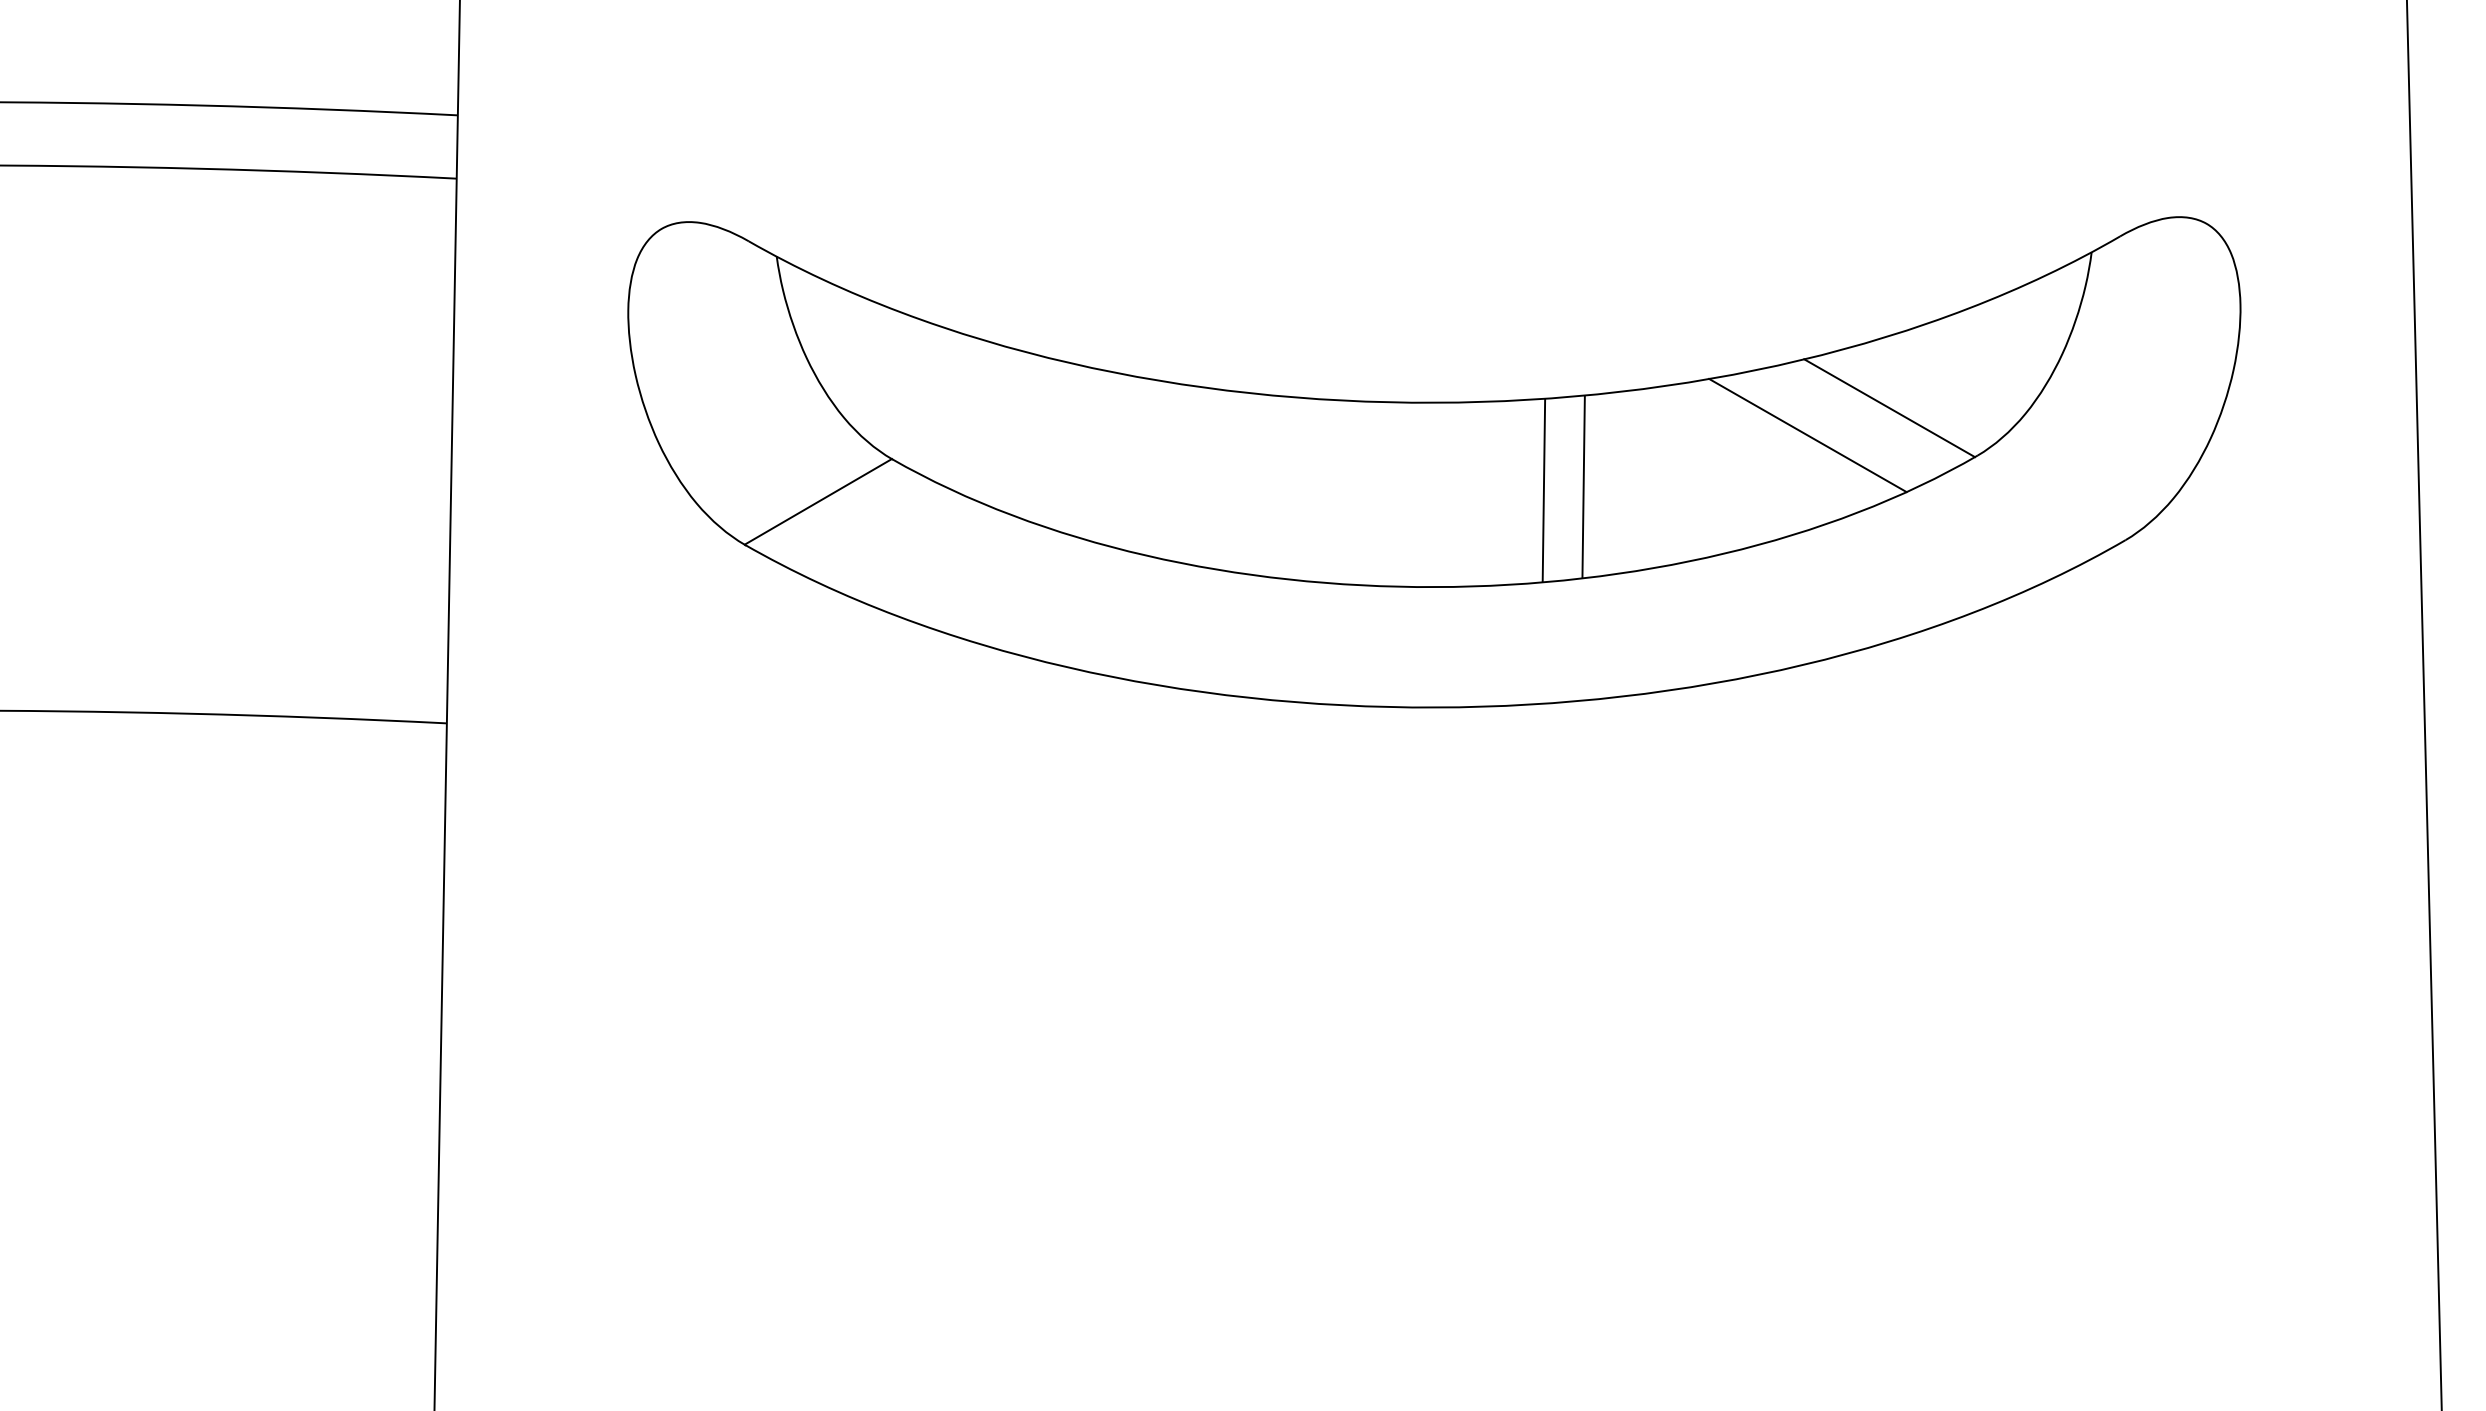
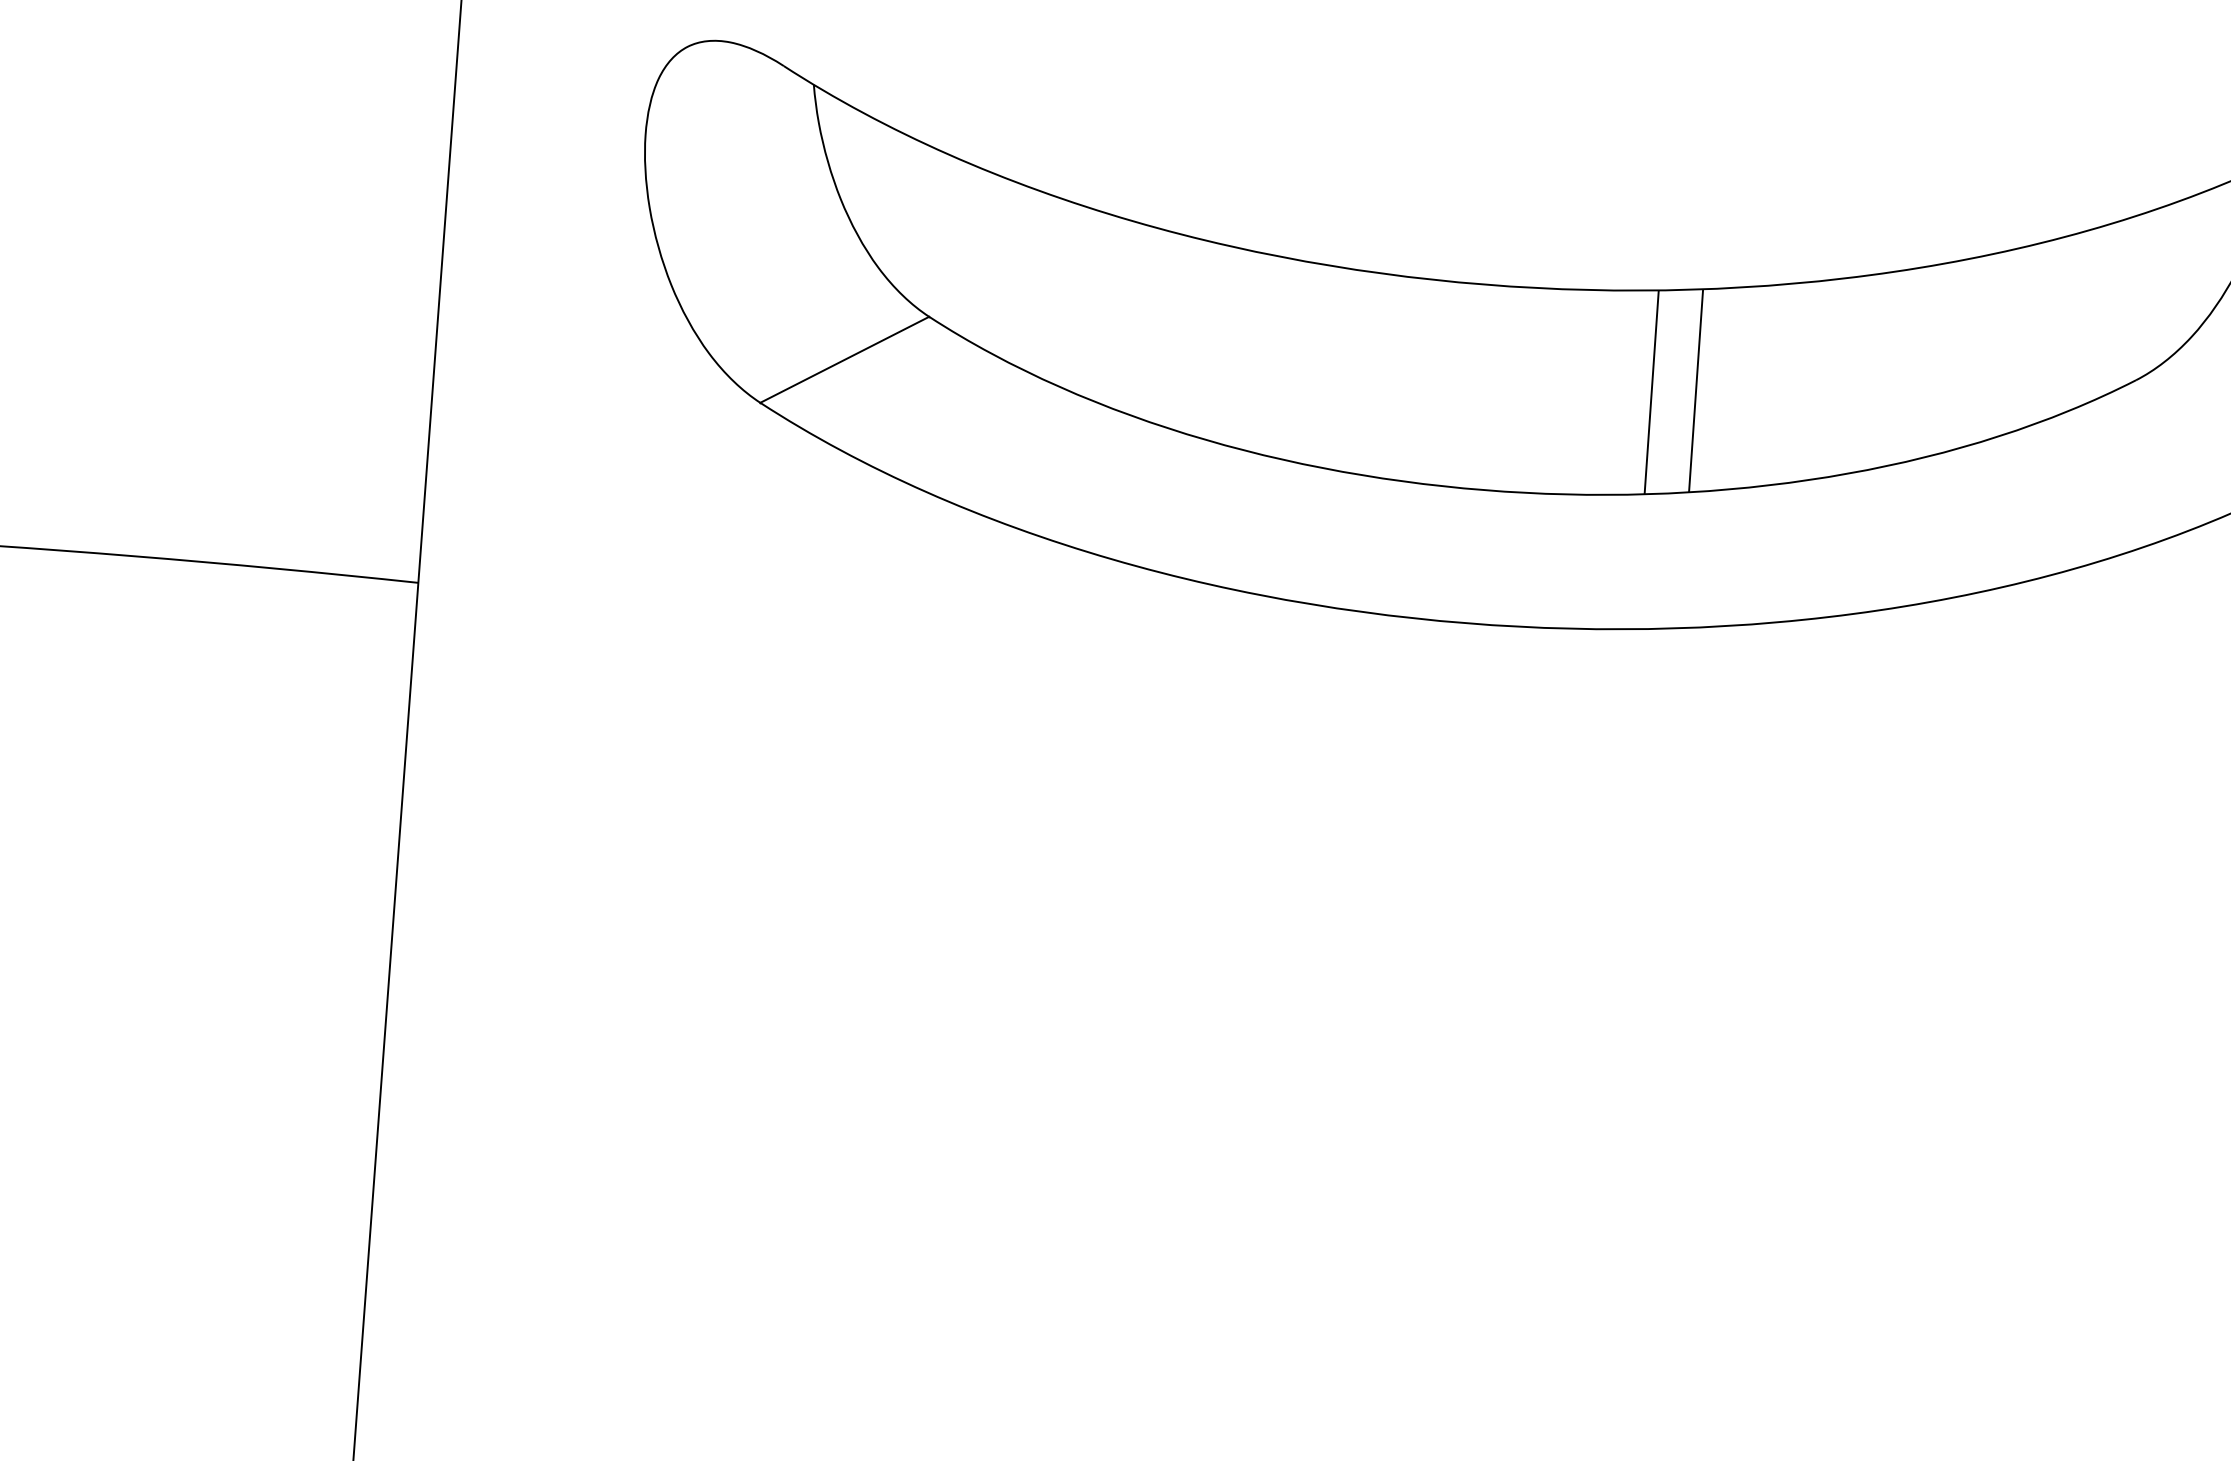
line: (1889, 408) -> (2040, 322), removed
line: (1807, 435) -> (1947, 347), removed

